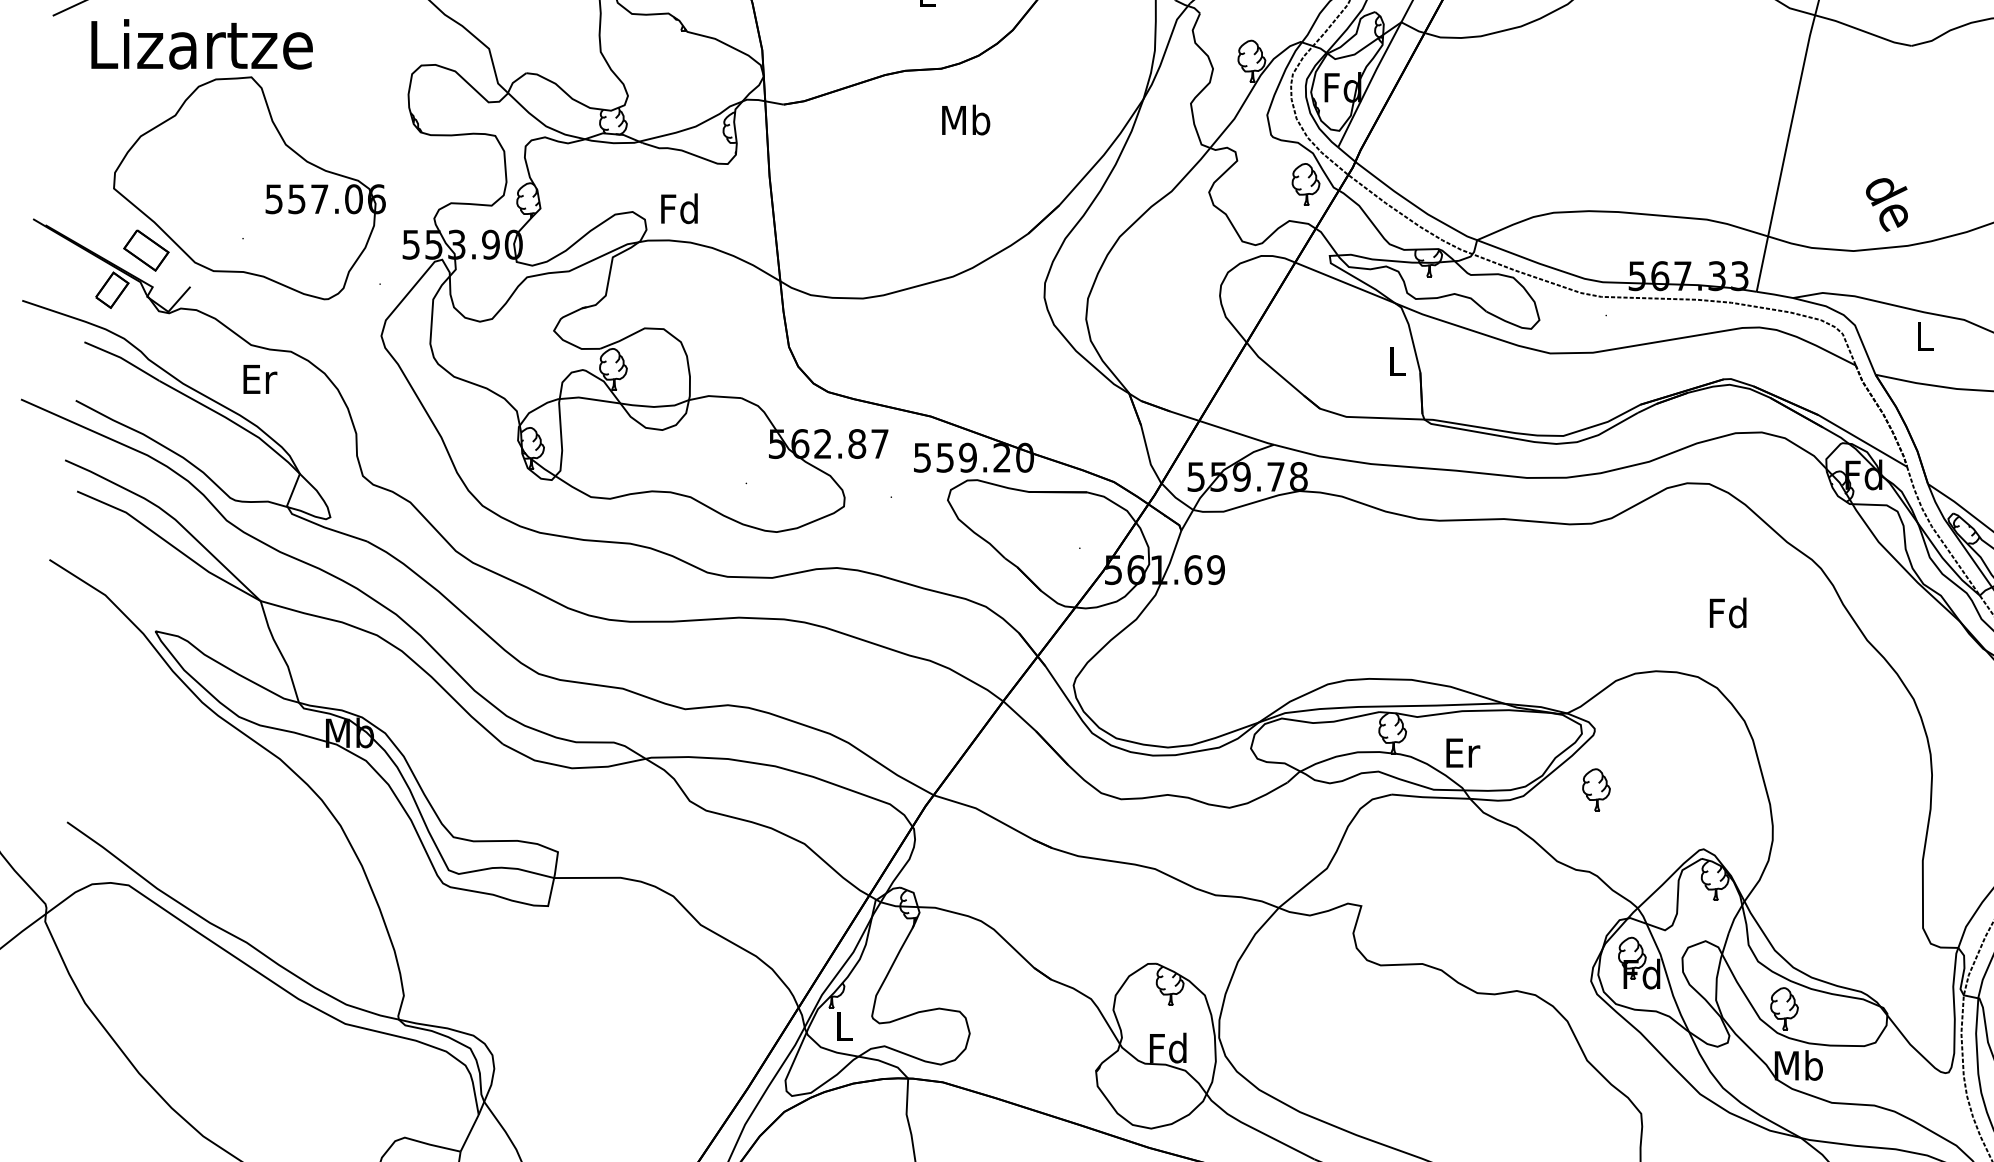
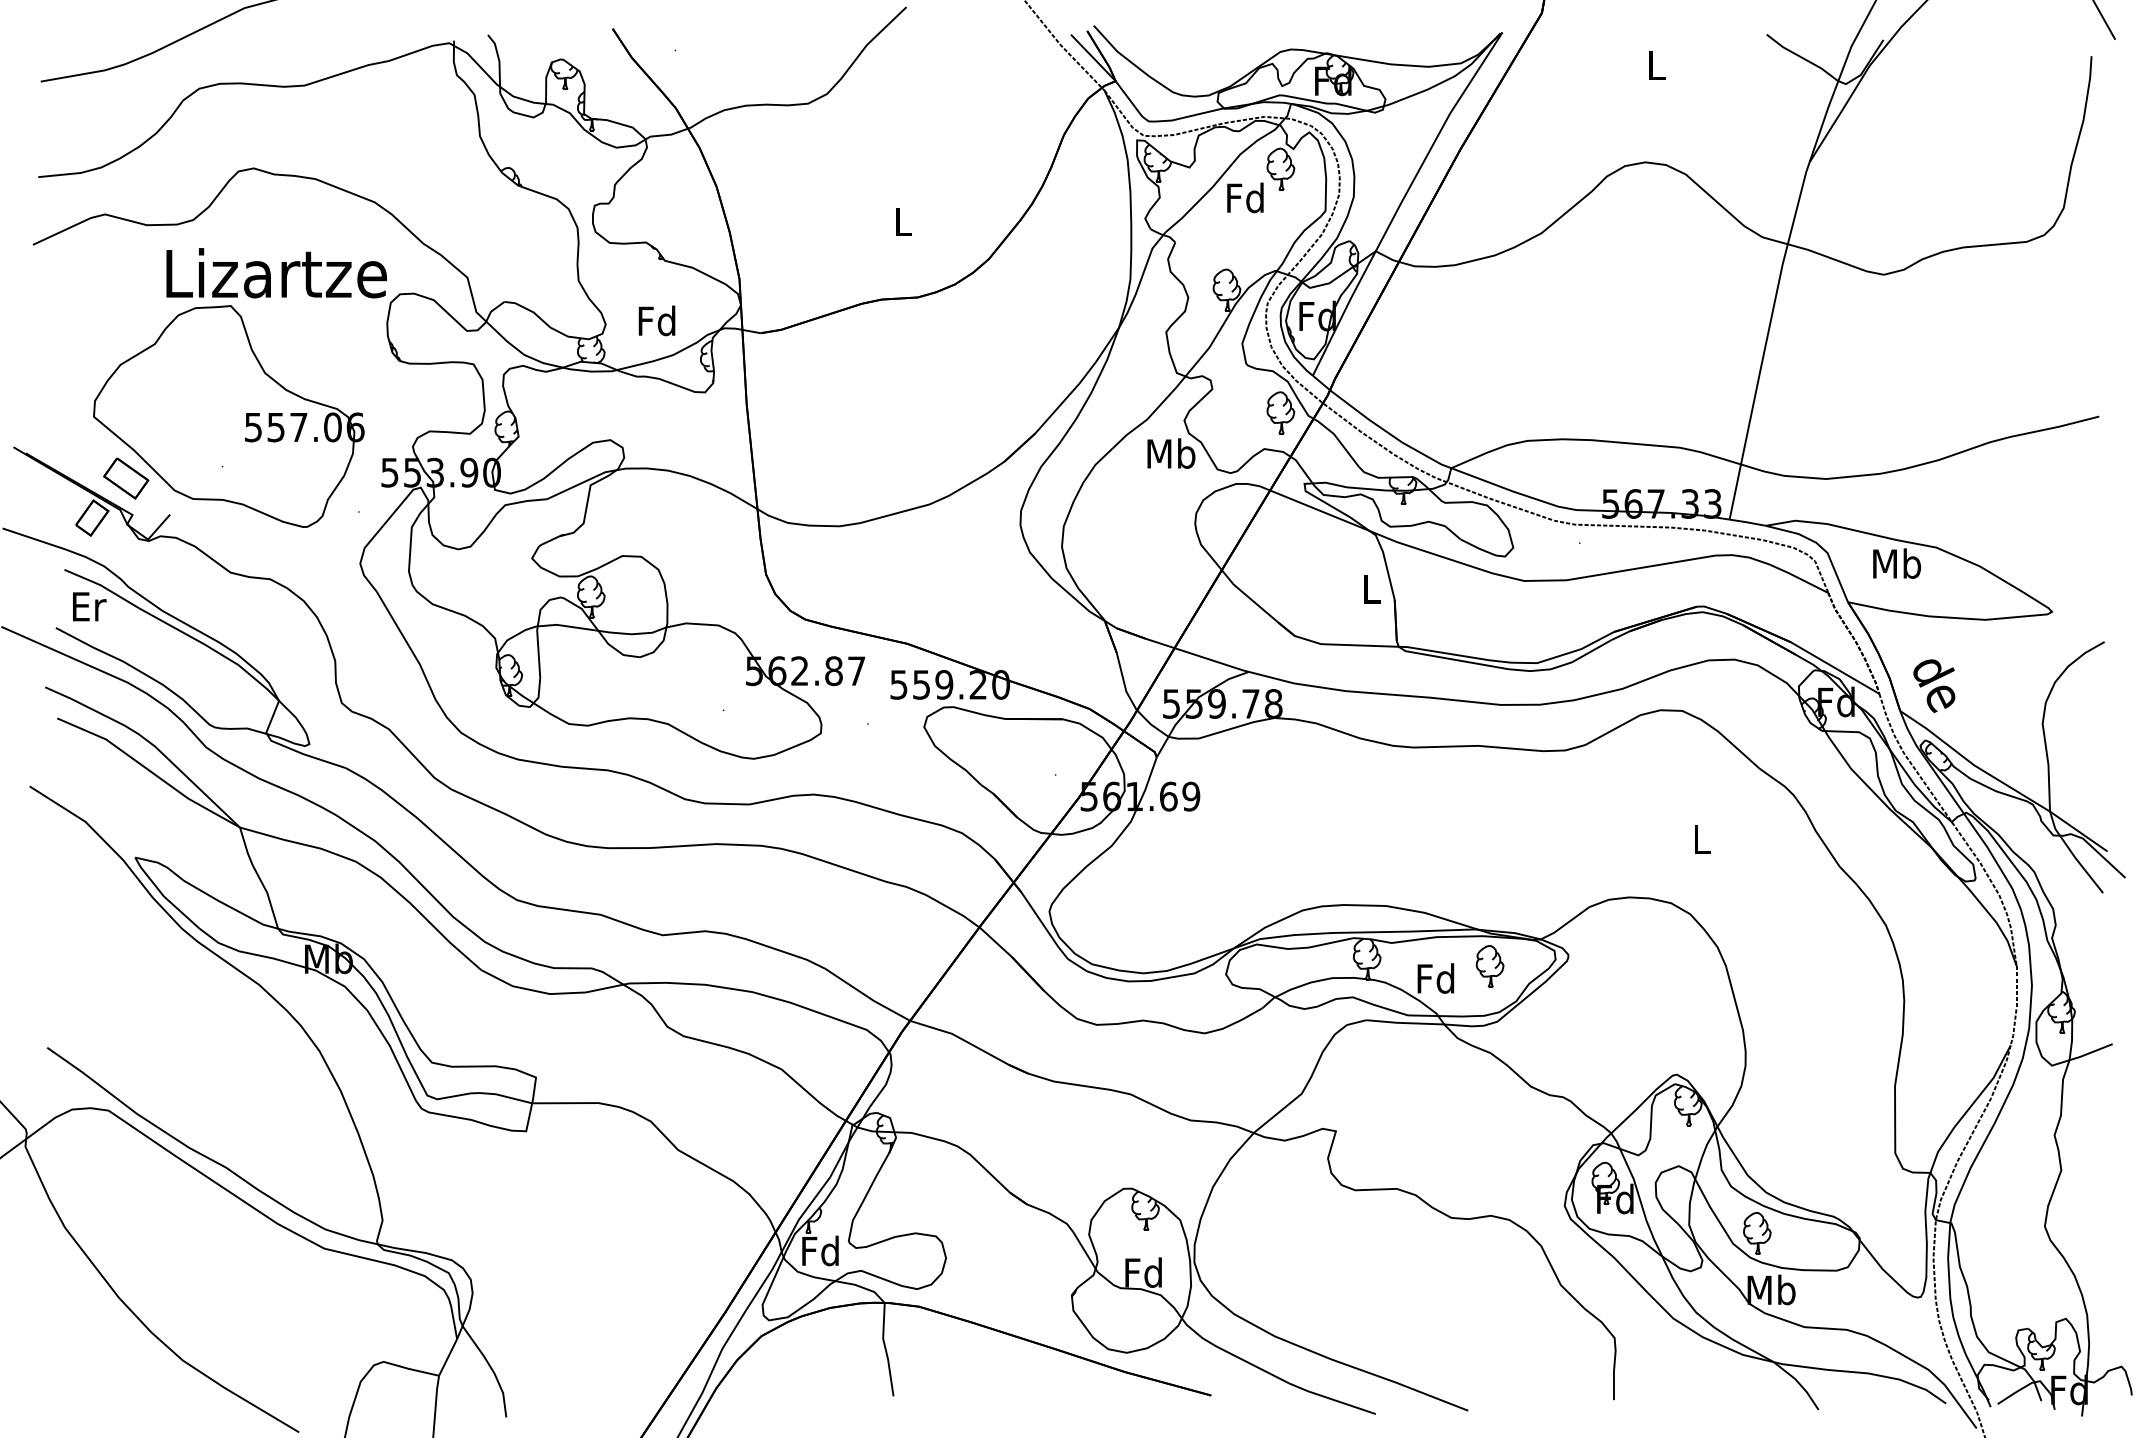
text: (201, 44) -> (276, 273), moved
text: (966, 119) -> (1171, 453), moved
text: (1887, 204) -> (1934, 685), moved
text: (678, 208) -> (656, 320), moved
text: (1925, 335) -> (1897, 563), L -> Mb
text: (260, 379) -> (89, 606), moved
text: (1728, 613) -> (1701, 839), Fd -> L
text: (1461, 752) -> (1435, 978), Er -> Fd
part: (1595, 789) -> (1489, 966), moved
text: (843, 1025) -> (820, 1250), L -> Fd

